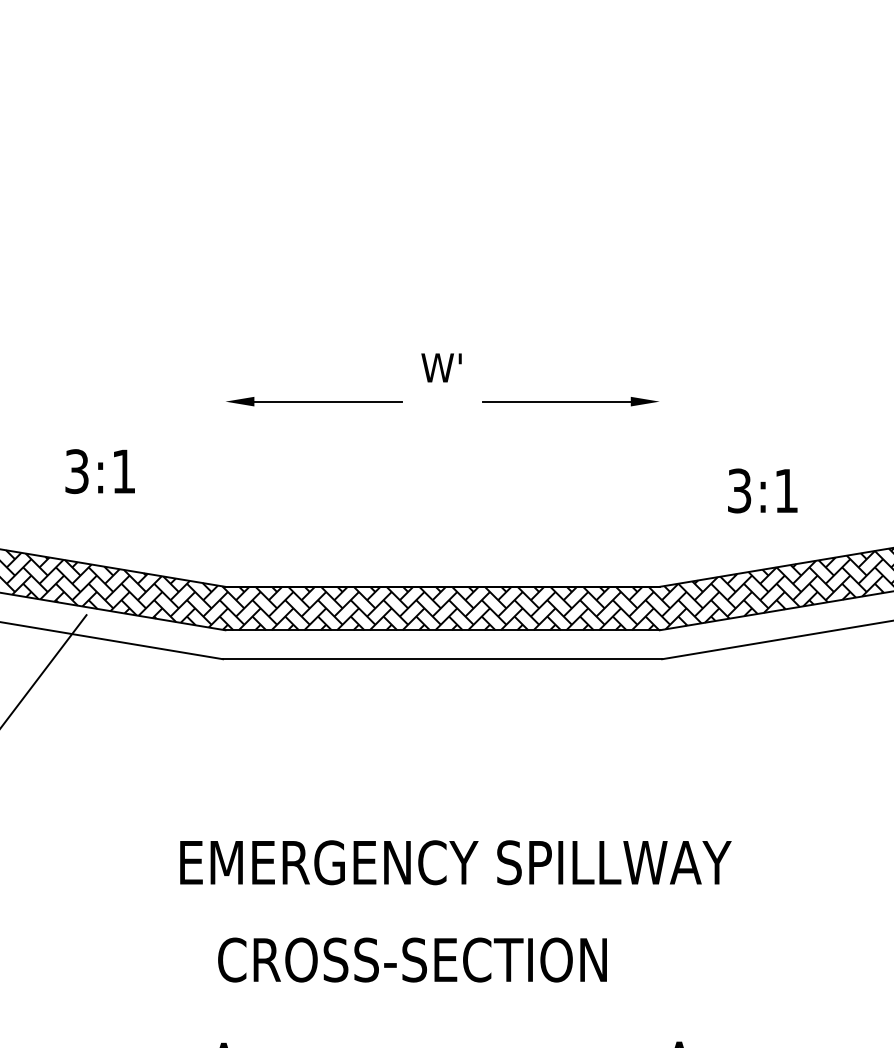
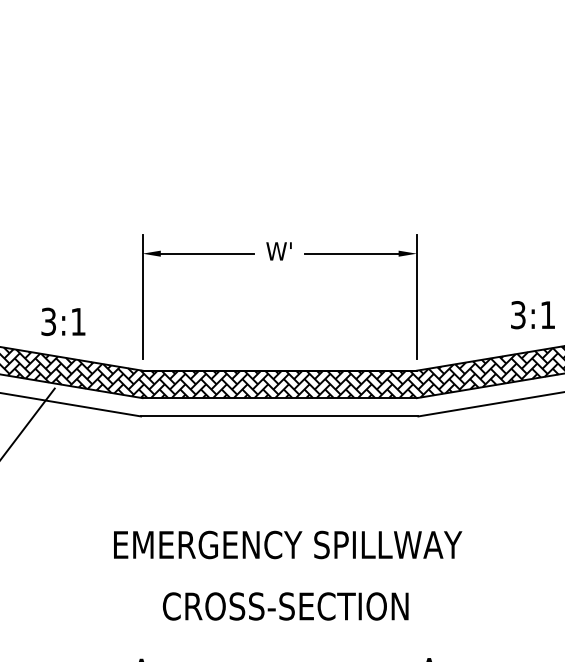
text: (440, 368) -> (278, 251), moved
text: (100, 470) -> (63, 321), moved
line: (225, 470) -> (142, 297), added
line: (659, 470) -> (416, 297), added
text: (761, 491) -> (532, 315), moved
text: (412, 960) -> (285, 606), moved

